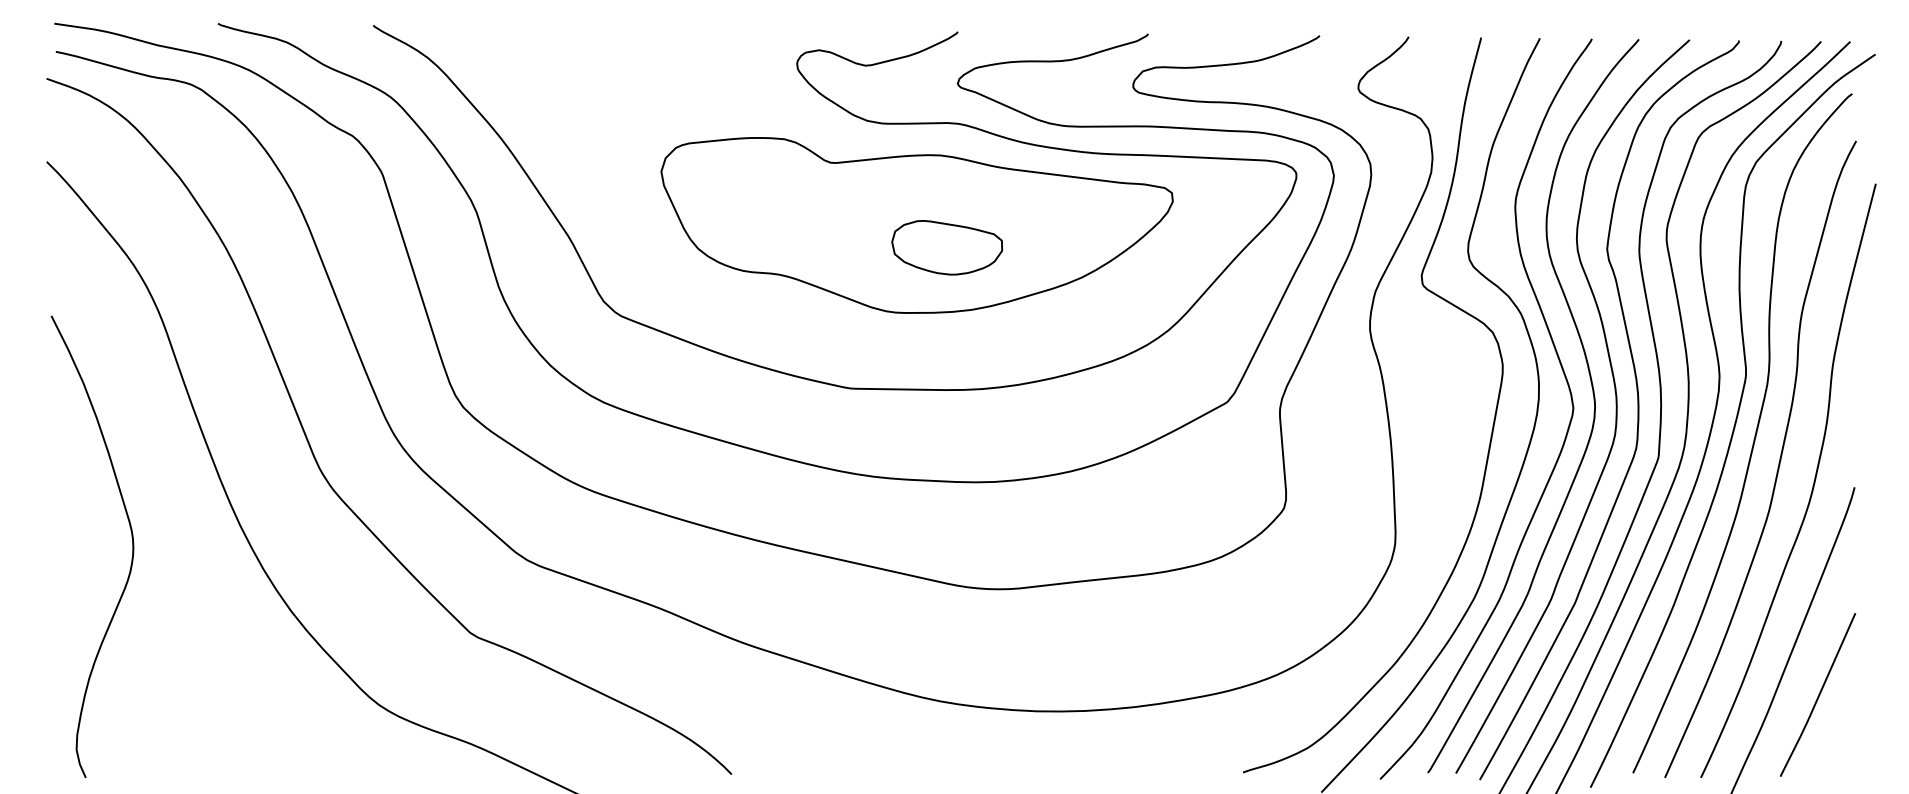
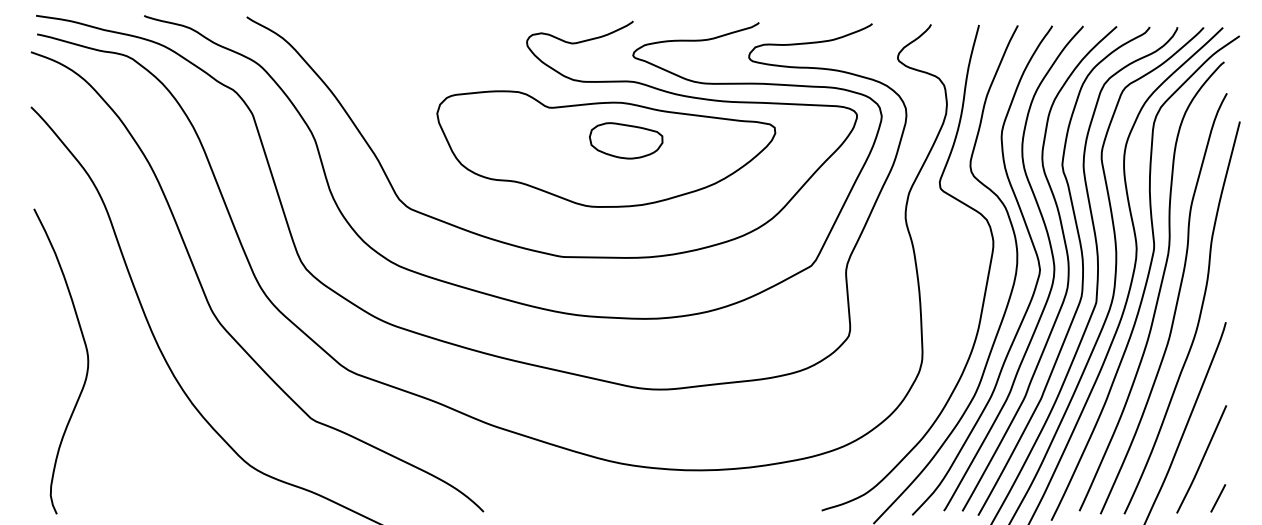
part: (947, 247) -> (626, 140), moved
line: (1843, 754) -> (1218, 498), added

